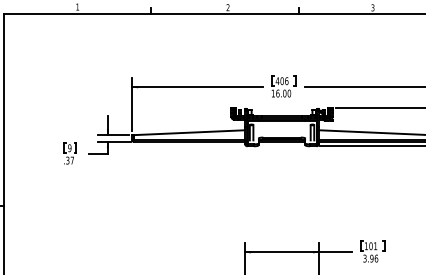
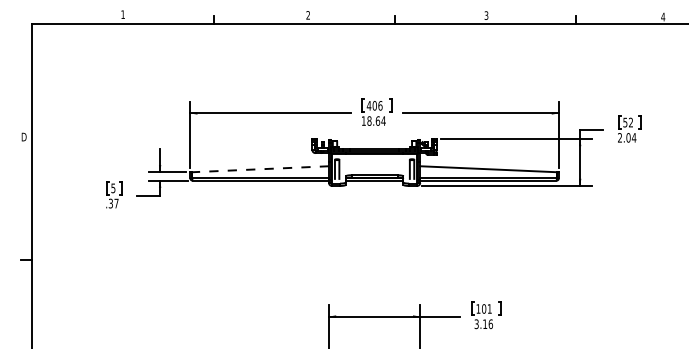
text: (283, 93) -> (376, 120), 16.00 -> 18.64
line: (189, 132) -> (260, 169), solid -> dashed
text: (69, 147) -> (113, 187), 9 -> 5
text: (372, 258) -> (485, 324), 3.96 -> 3.16

